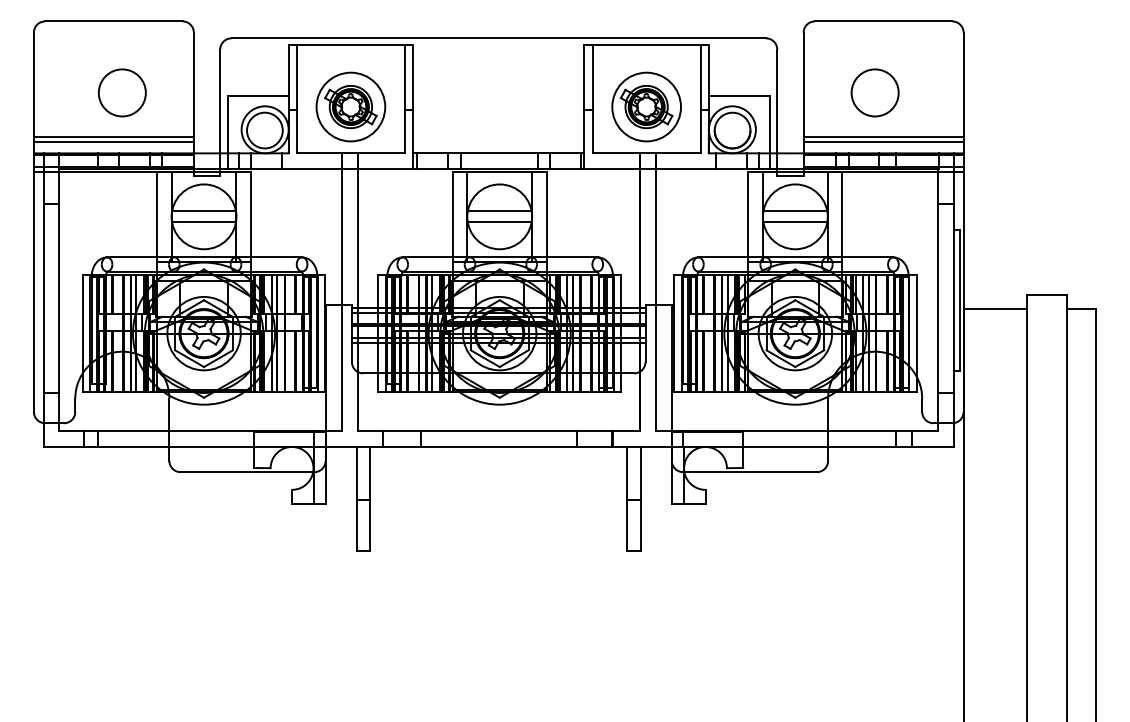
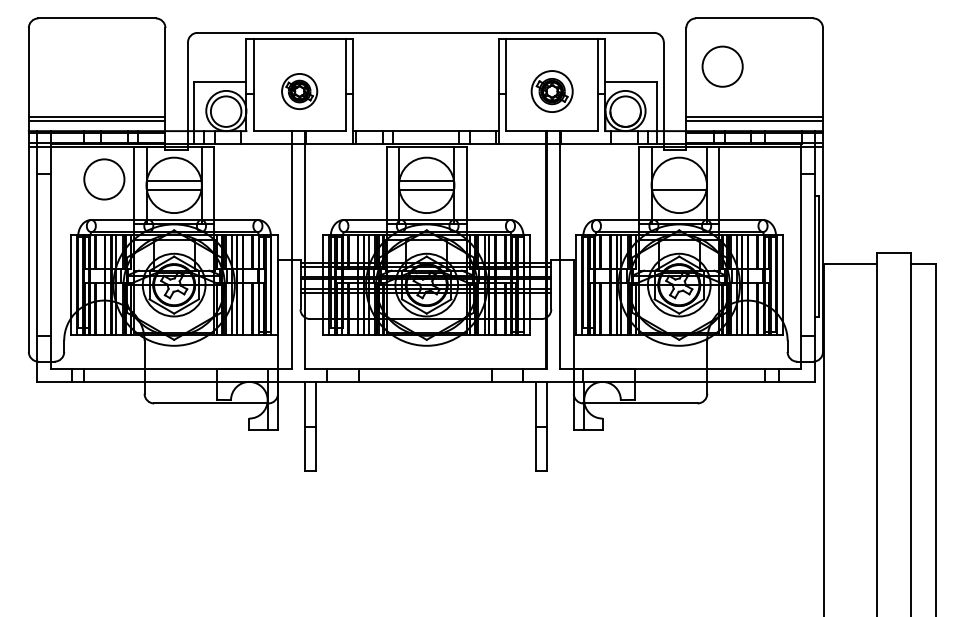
circle: (122, 92) -> (104, 179), moved
circle: (874, 92) -> (722, 66), moved
part: (350, 106) -> (299, 91), size x0.6
part: (646, 106) -> (552, 91), size x0.7
line: (795, 211) -> (679, 180), removed

